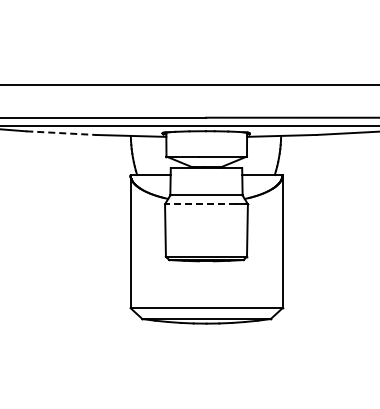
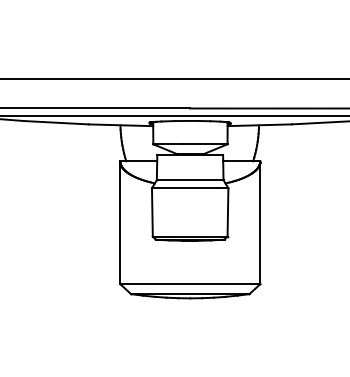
line: (61, 133) -> (56, 123), dashed -> solid
line: (200, 204) -> (184, 188), dashed -> solid

